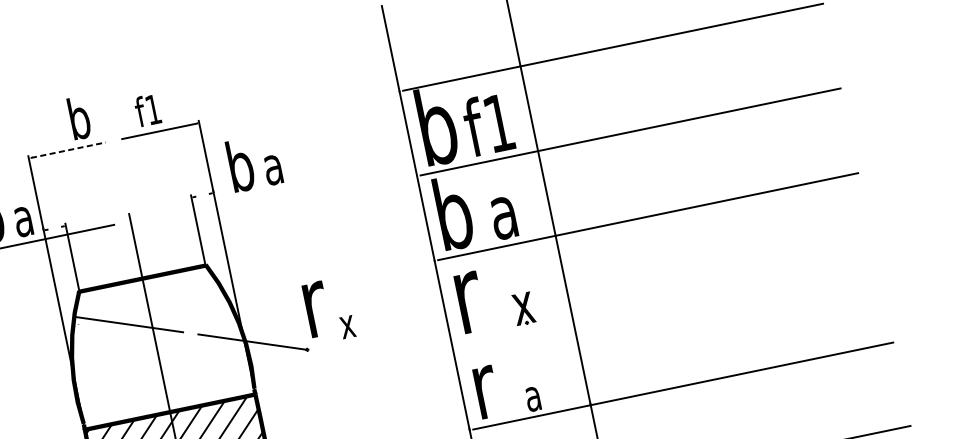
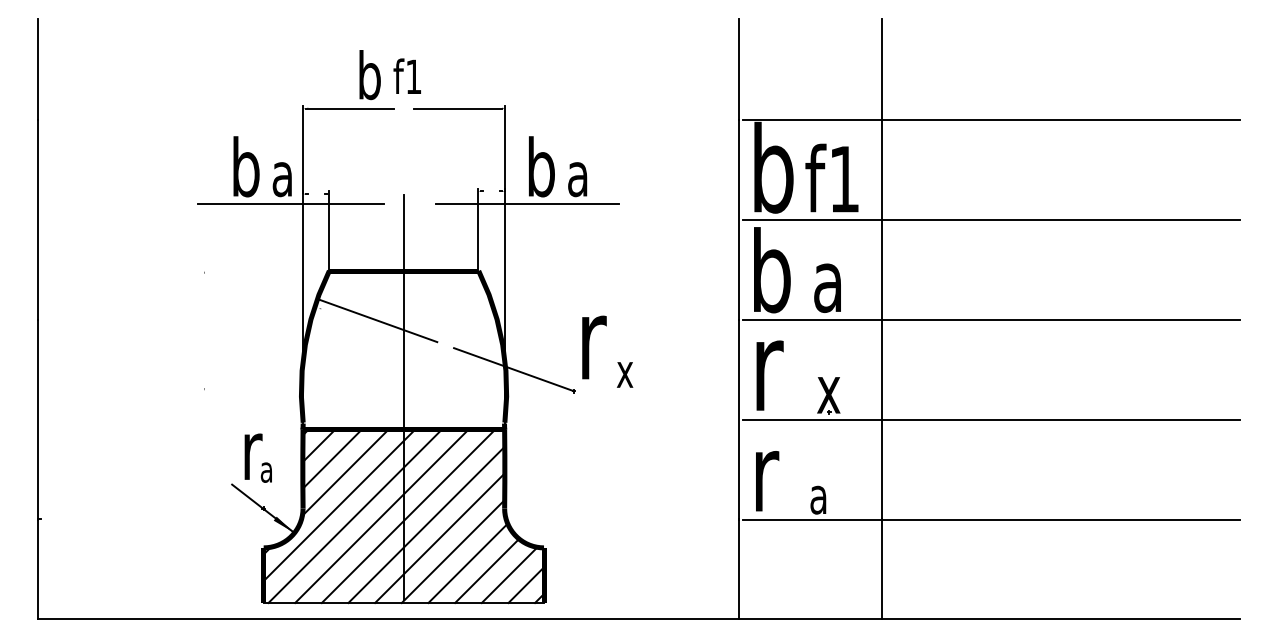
text: (146, 109) -> (406, 75), moved
line: (68, 149) -> (350, 108), dashed -> solid
line: (235, 200) -> (527, 204), added
line: (665, 301) -> (991, 420), added

